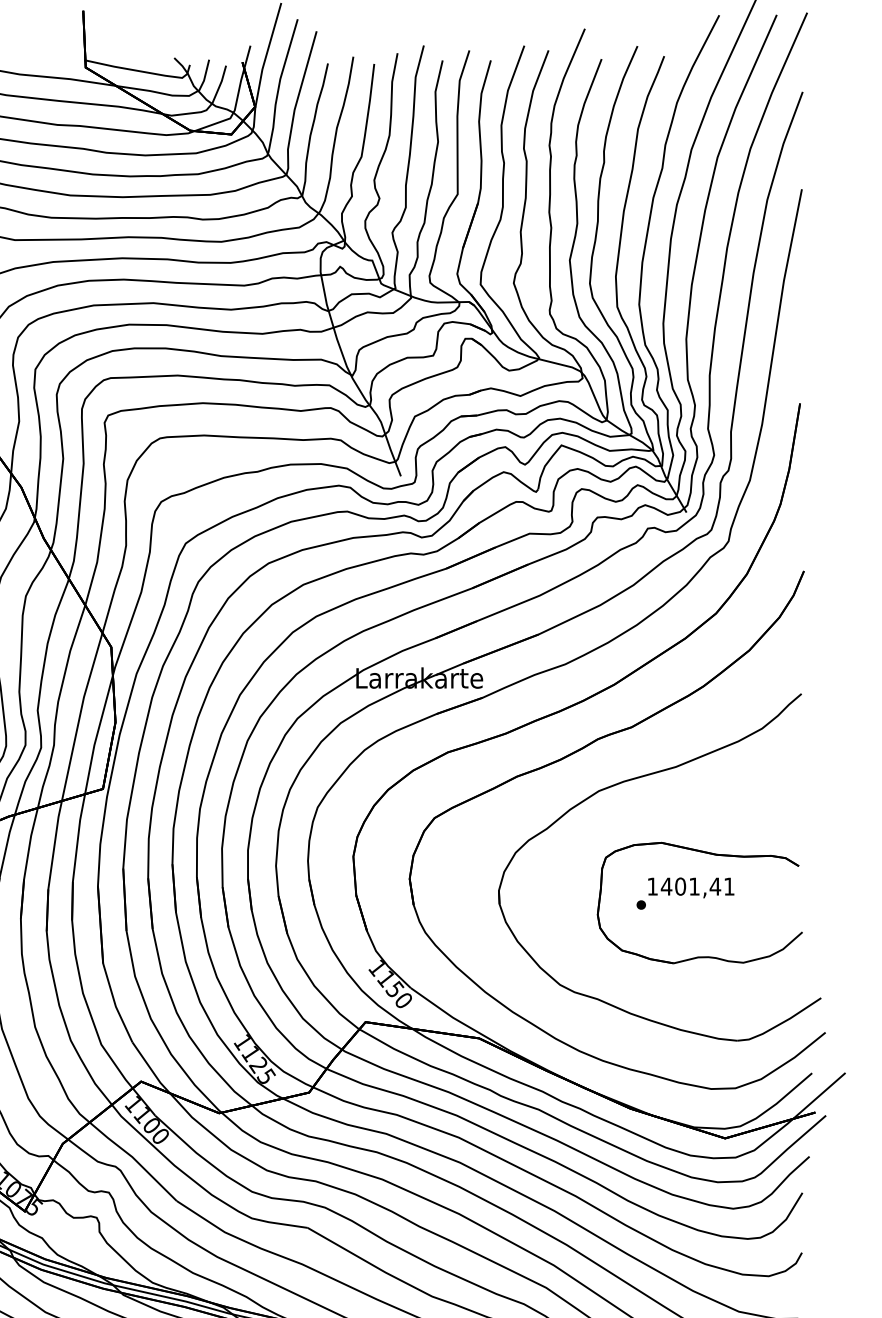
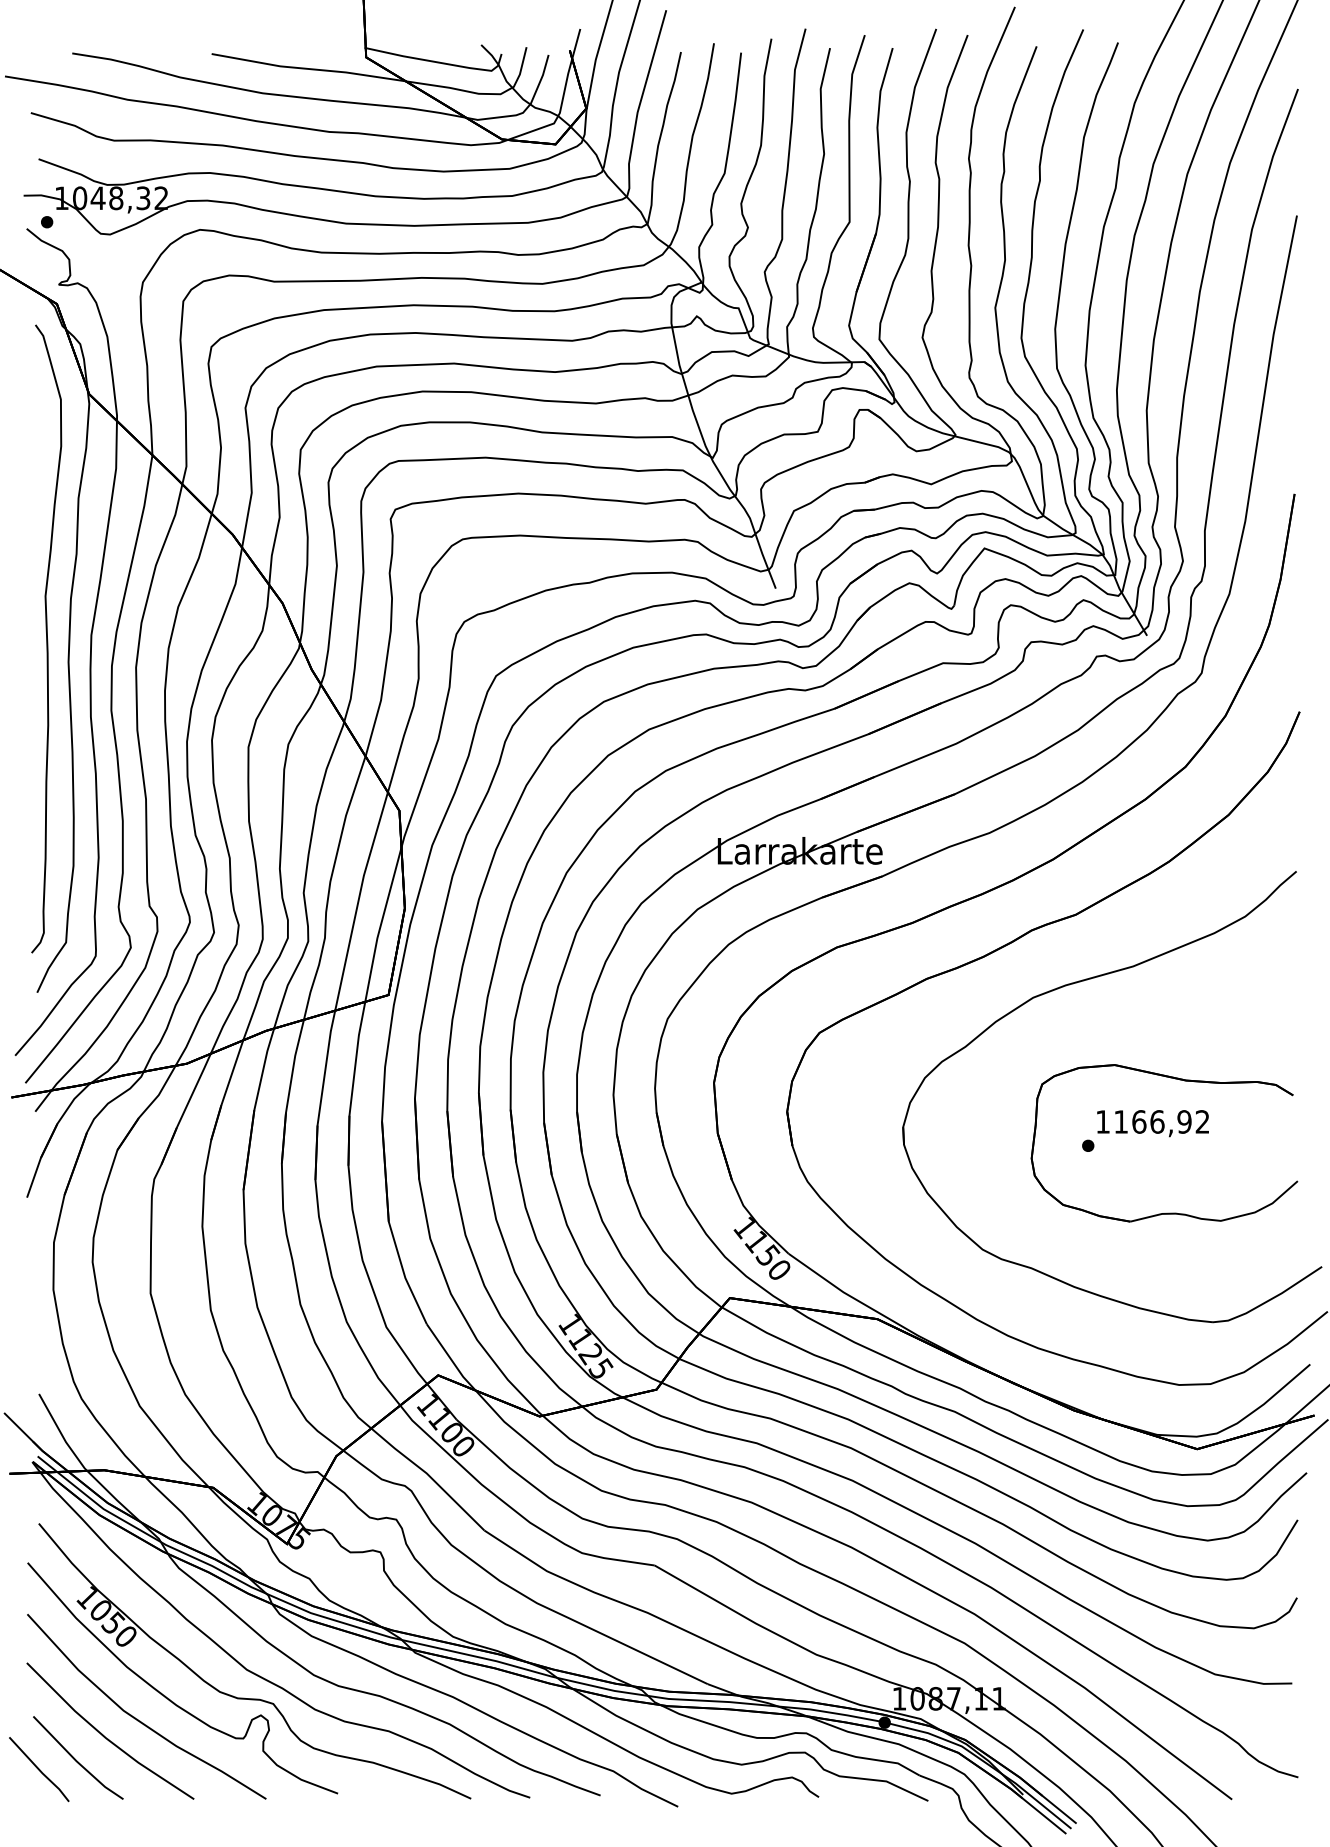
text: (697, 886) -> (1161, 1121), 1401,41 -> 1166,92

